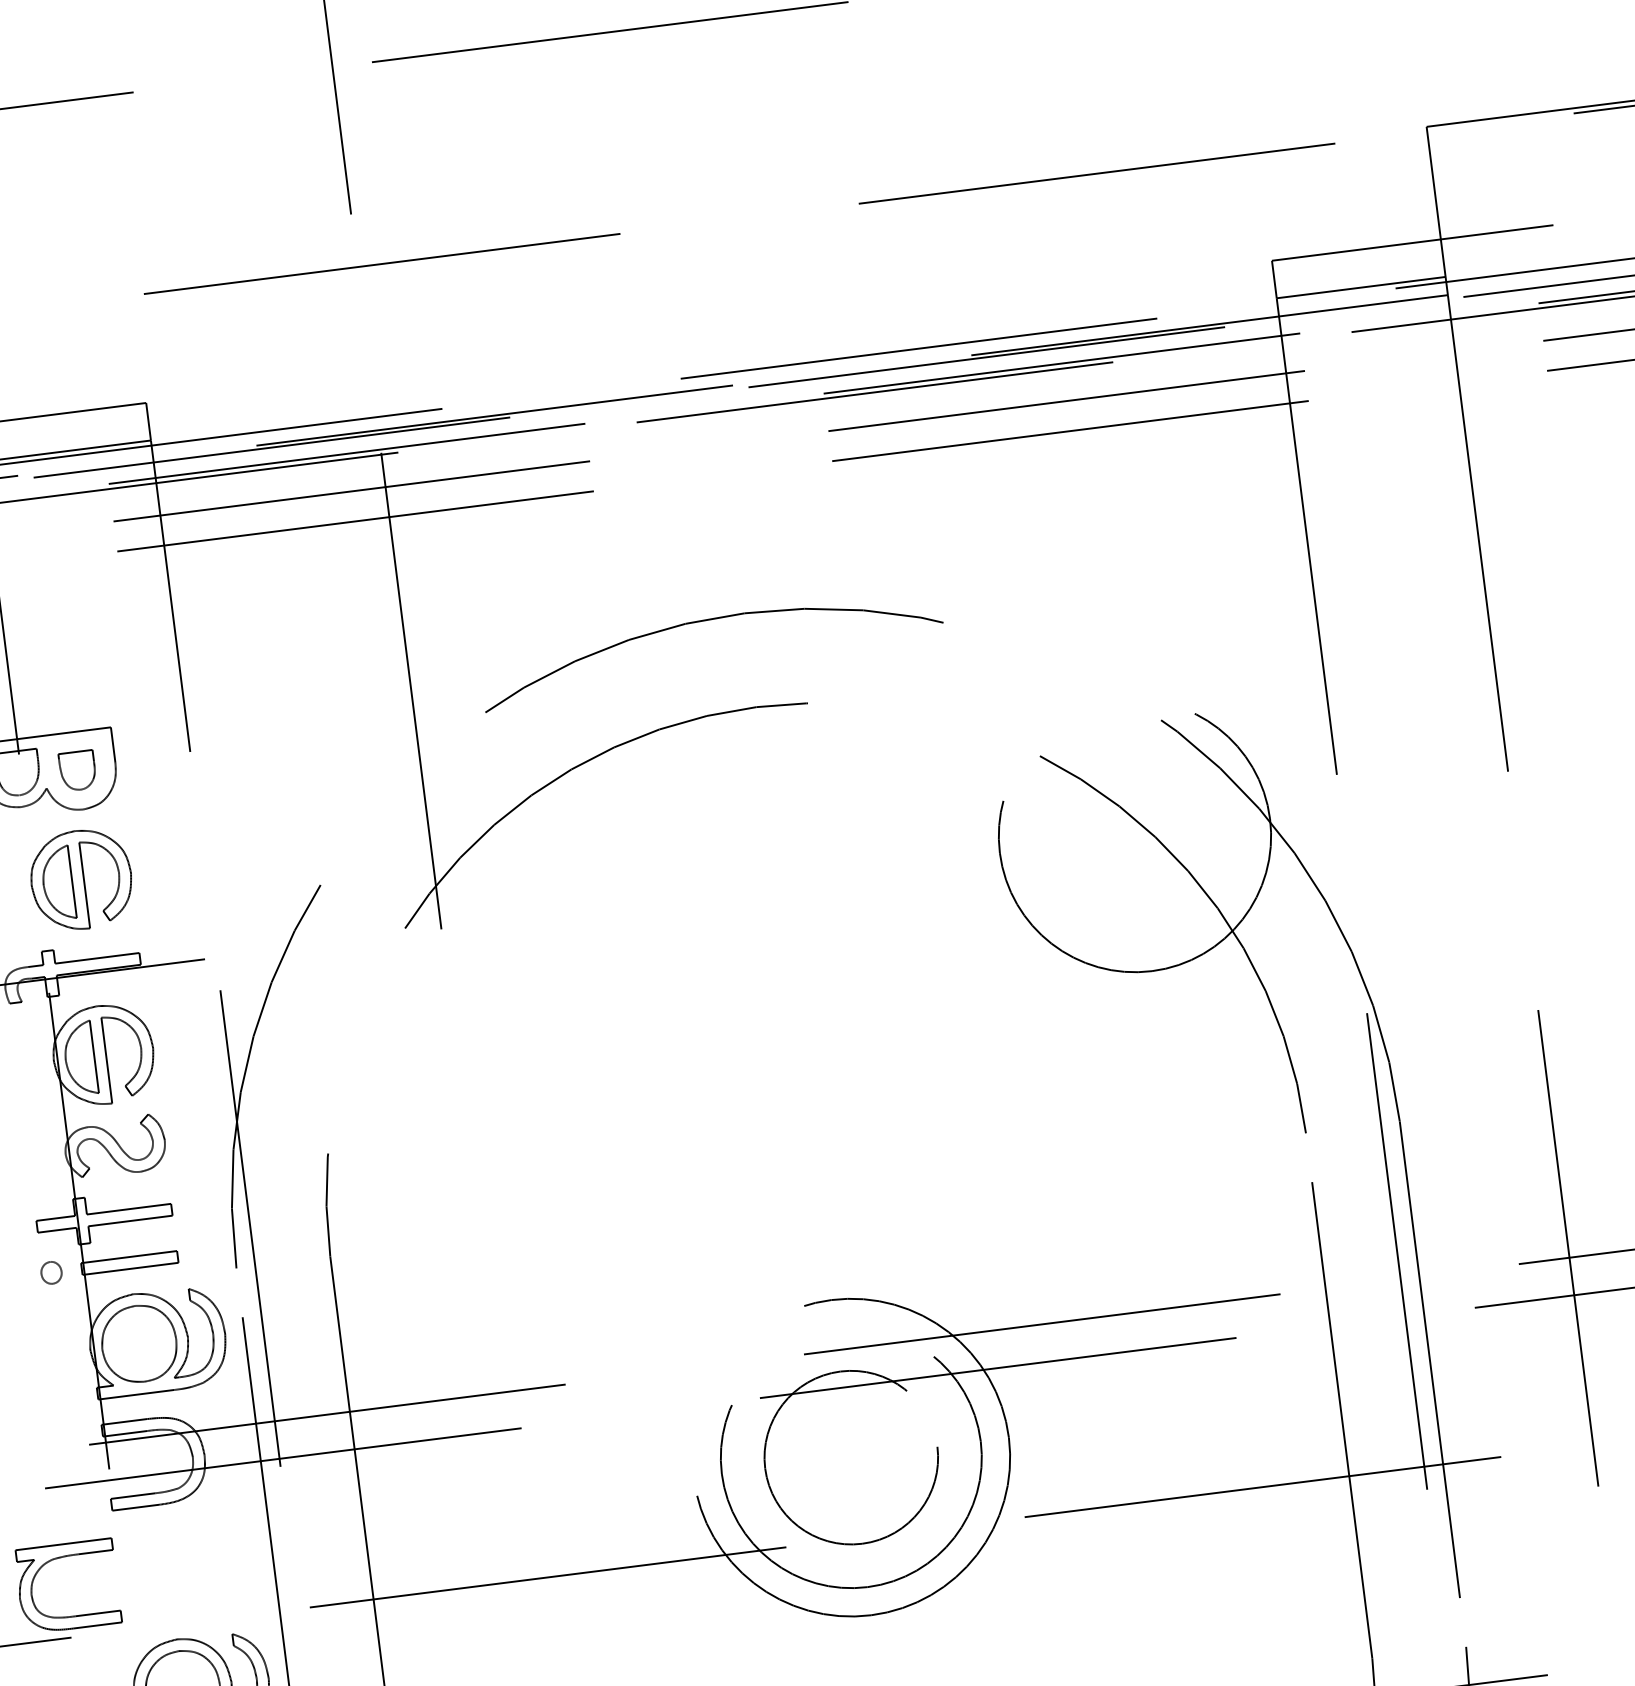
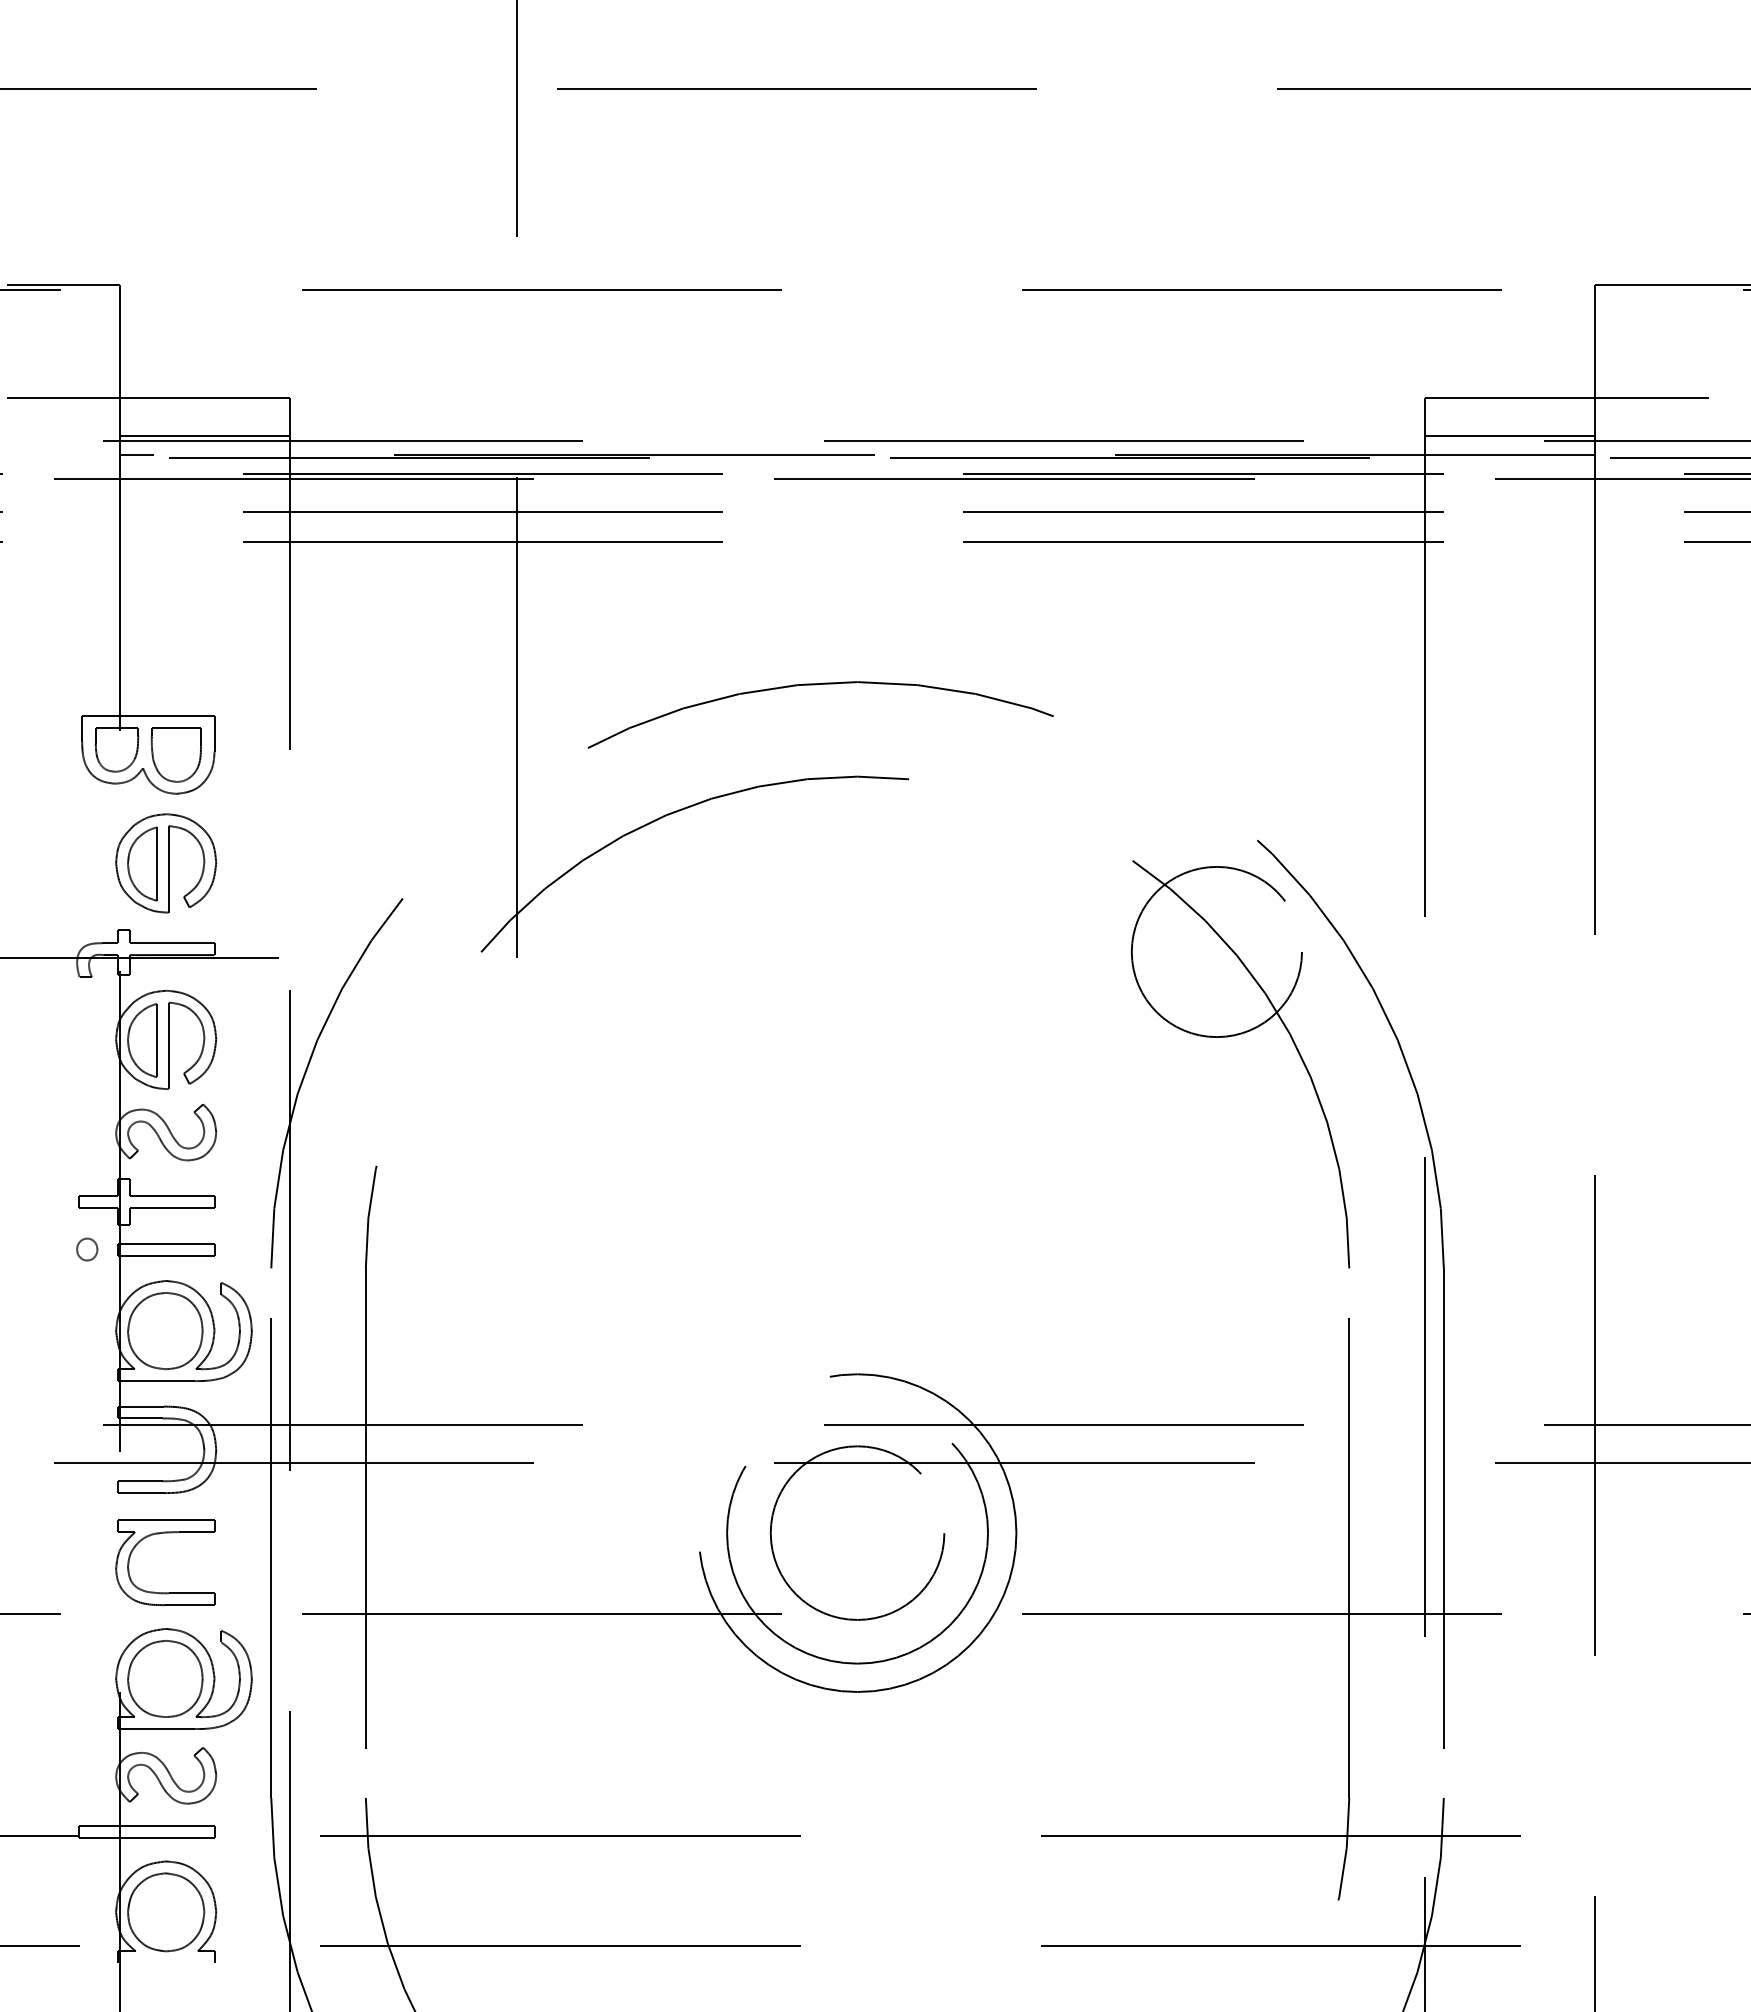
part: (77, 770) -> (175, 754), size x1.43
circle: (1134, 835) -> (1216, 951), size x0.62
part: (58, 1559) -> (159, 1534), moved

